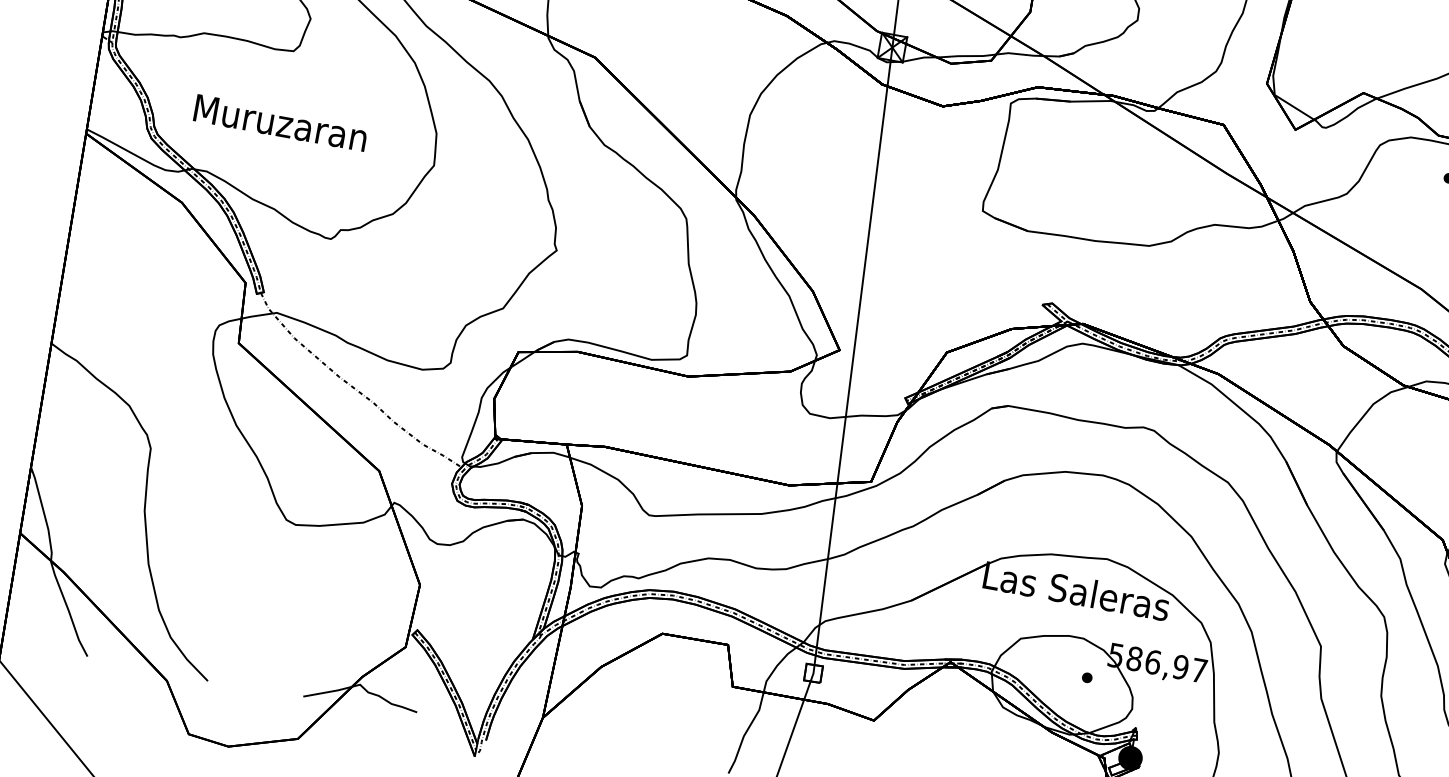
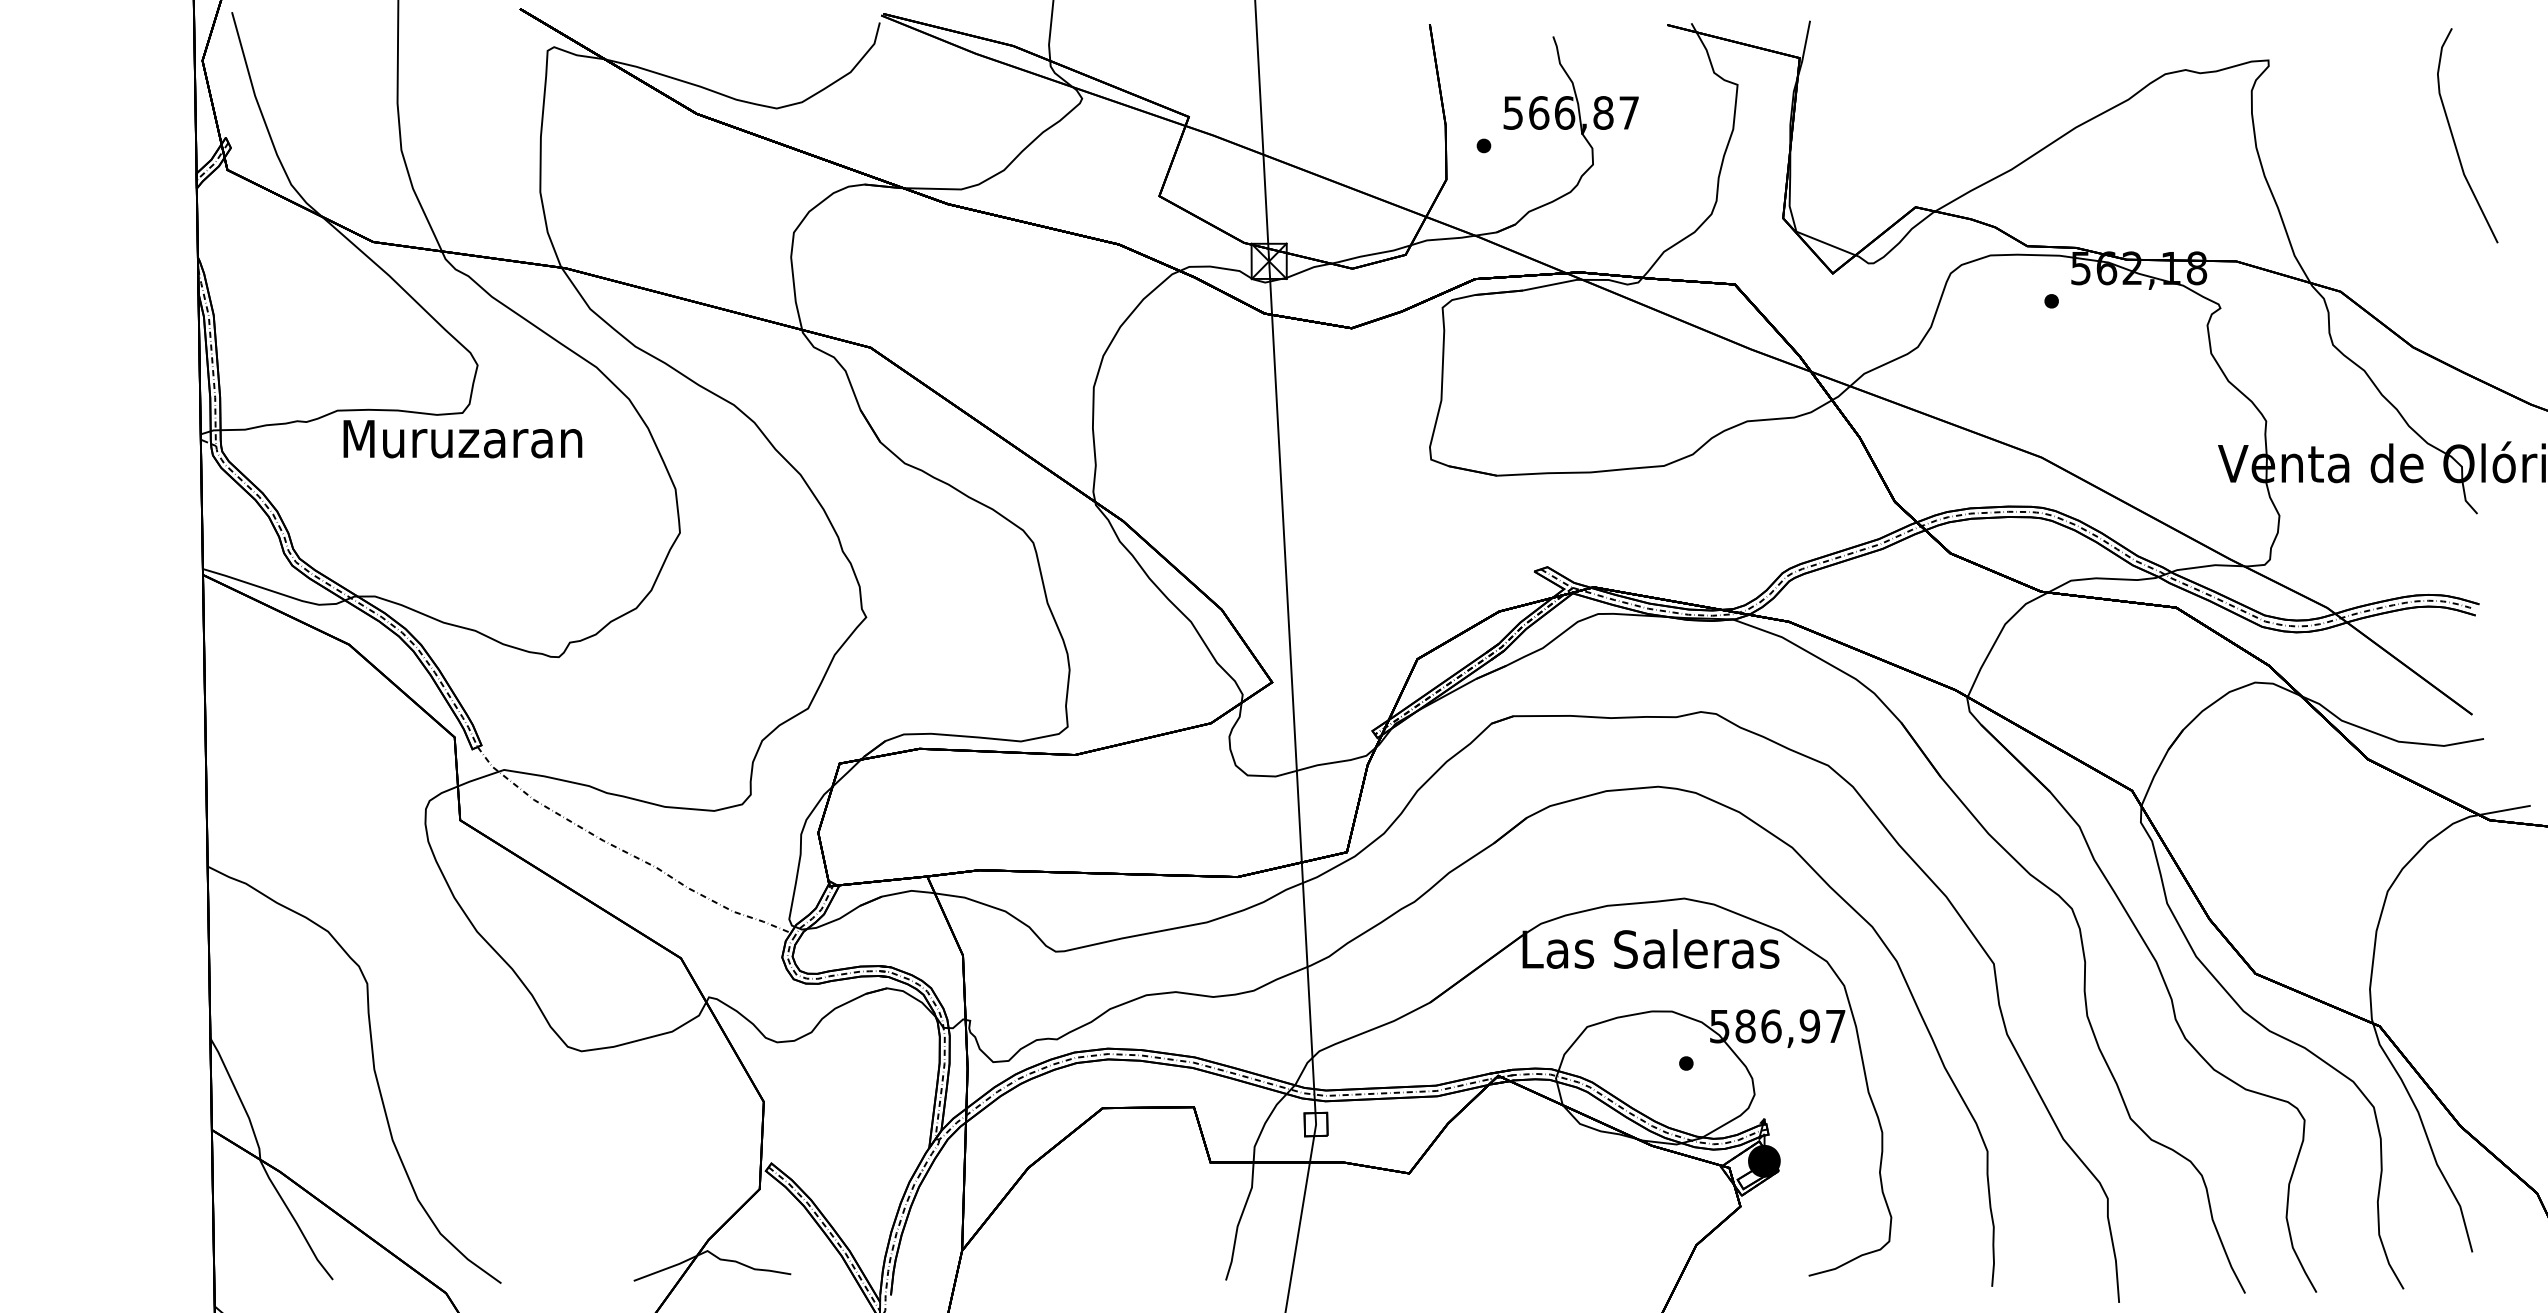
text: (280, 123) -> (462, 439), moved

